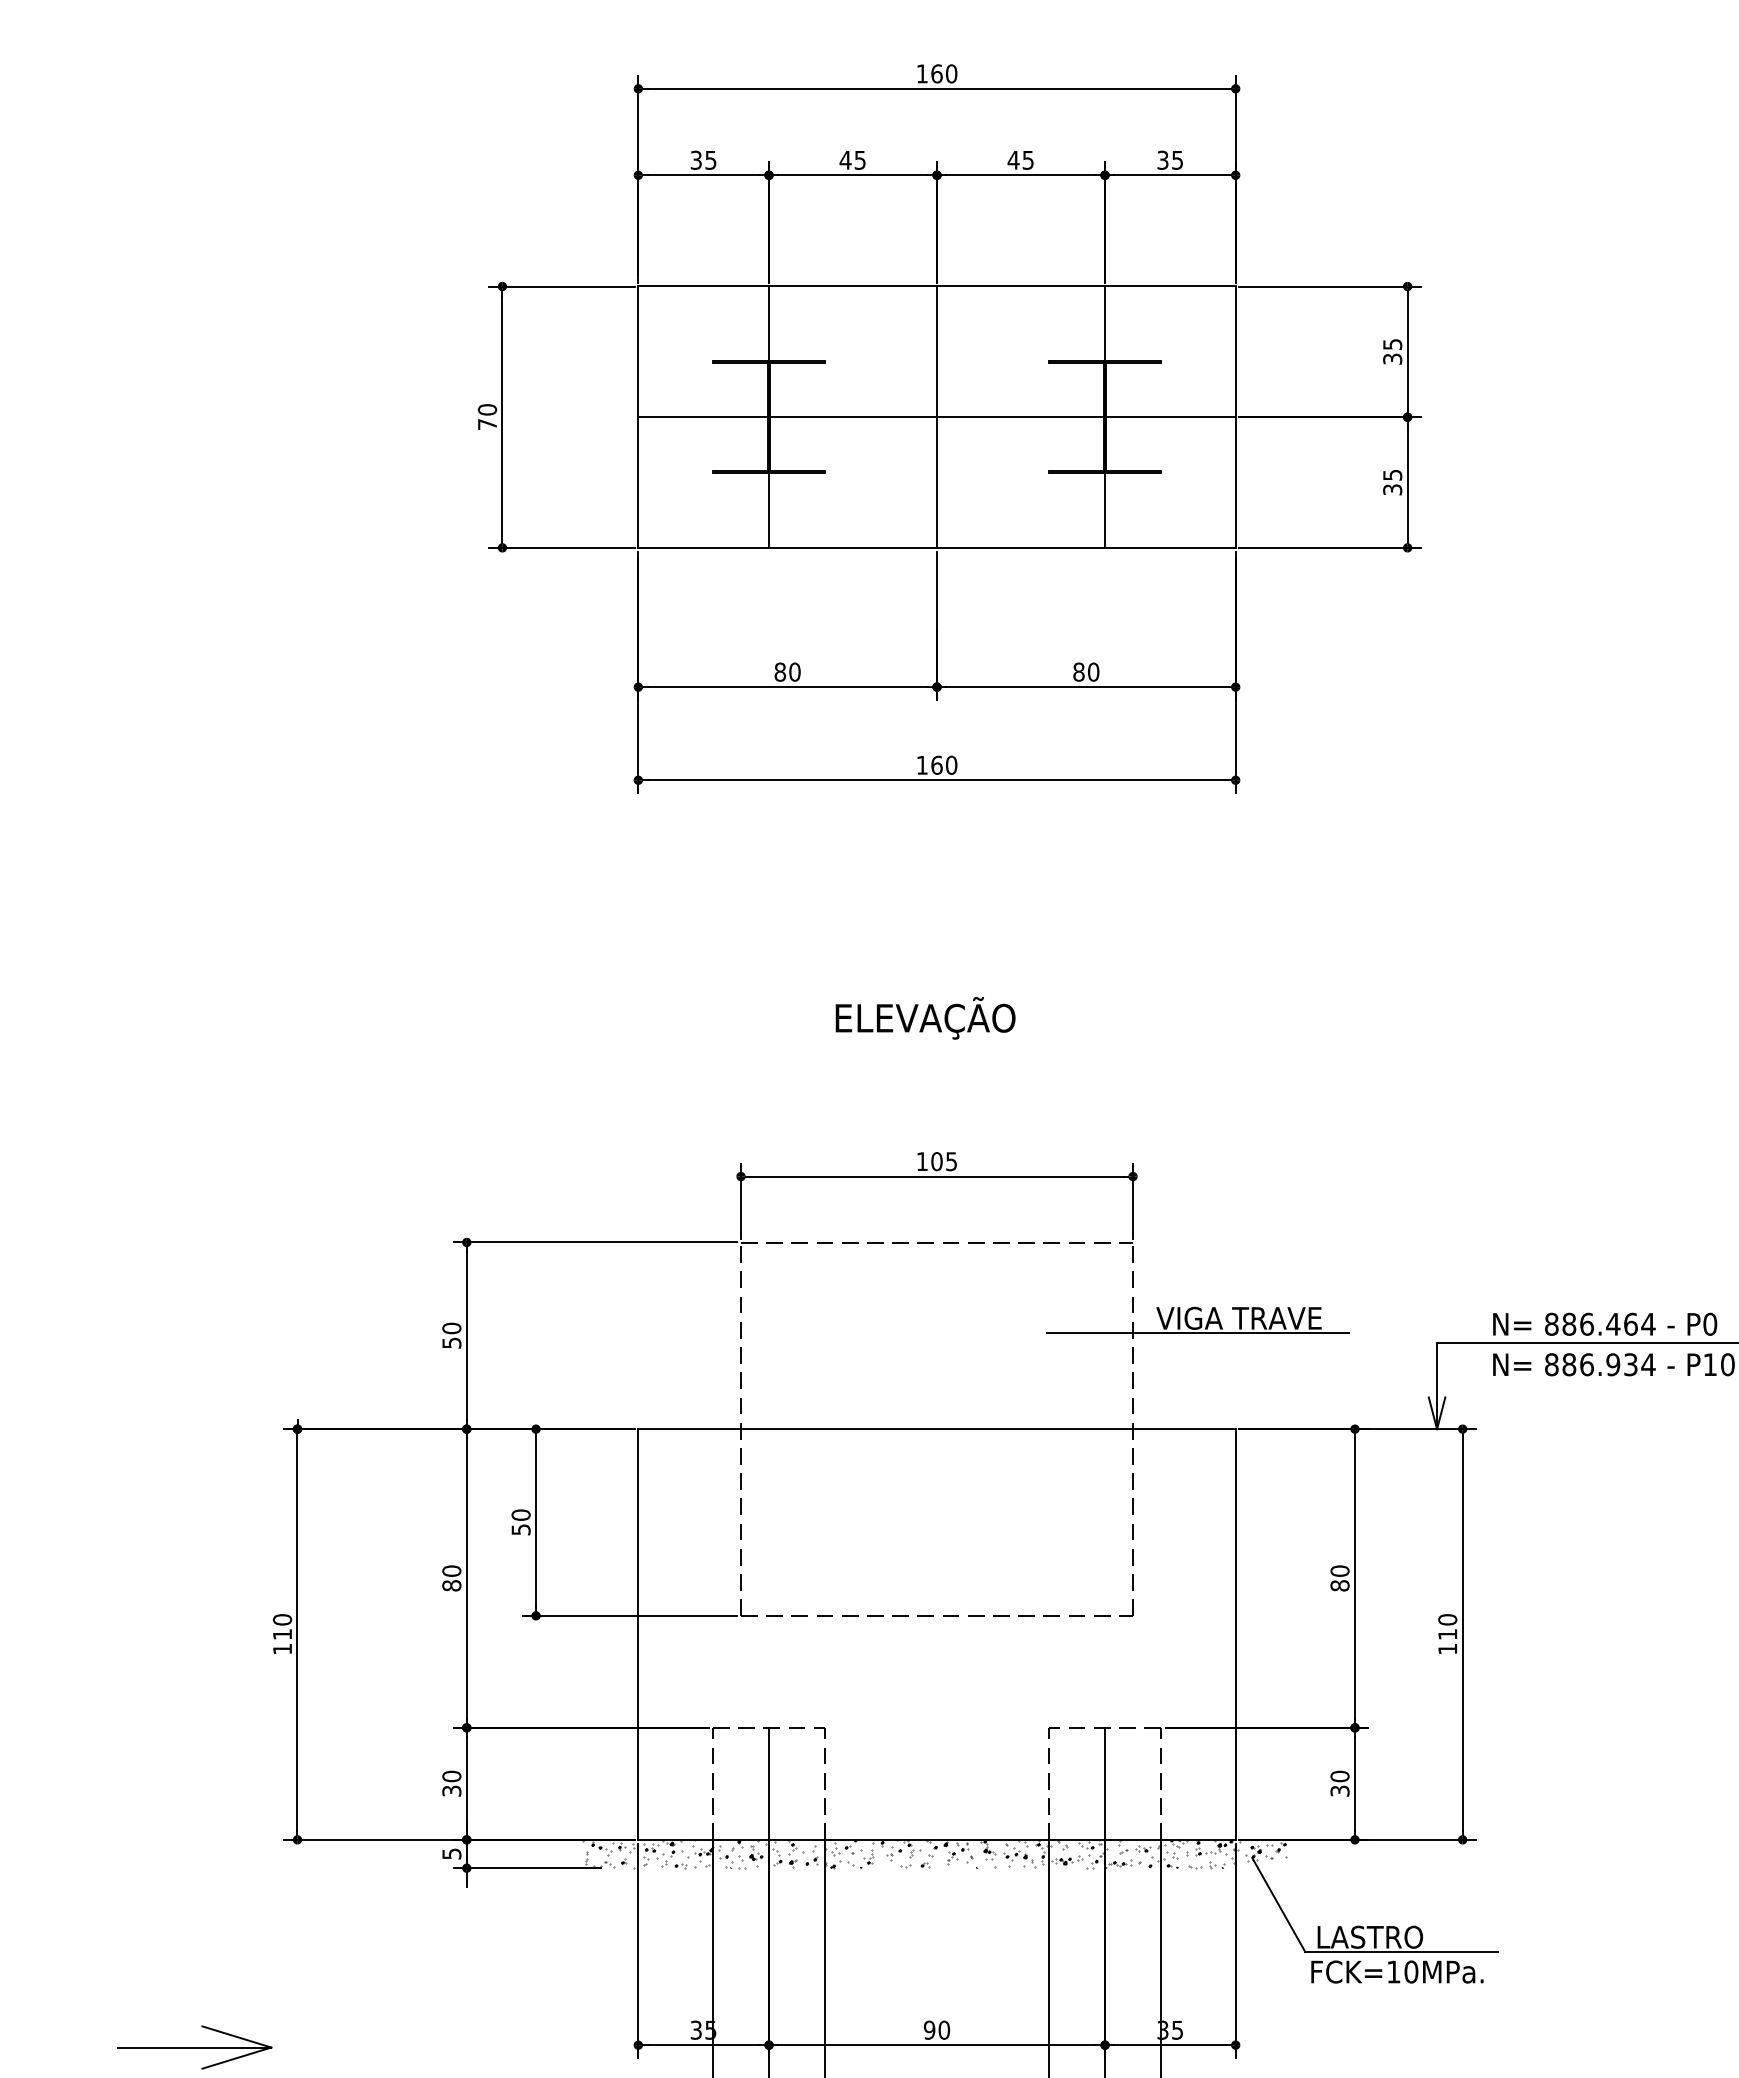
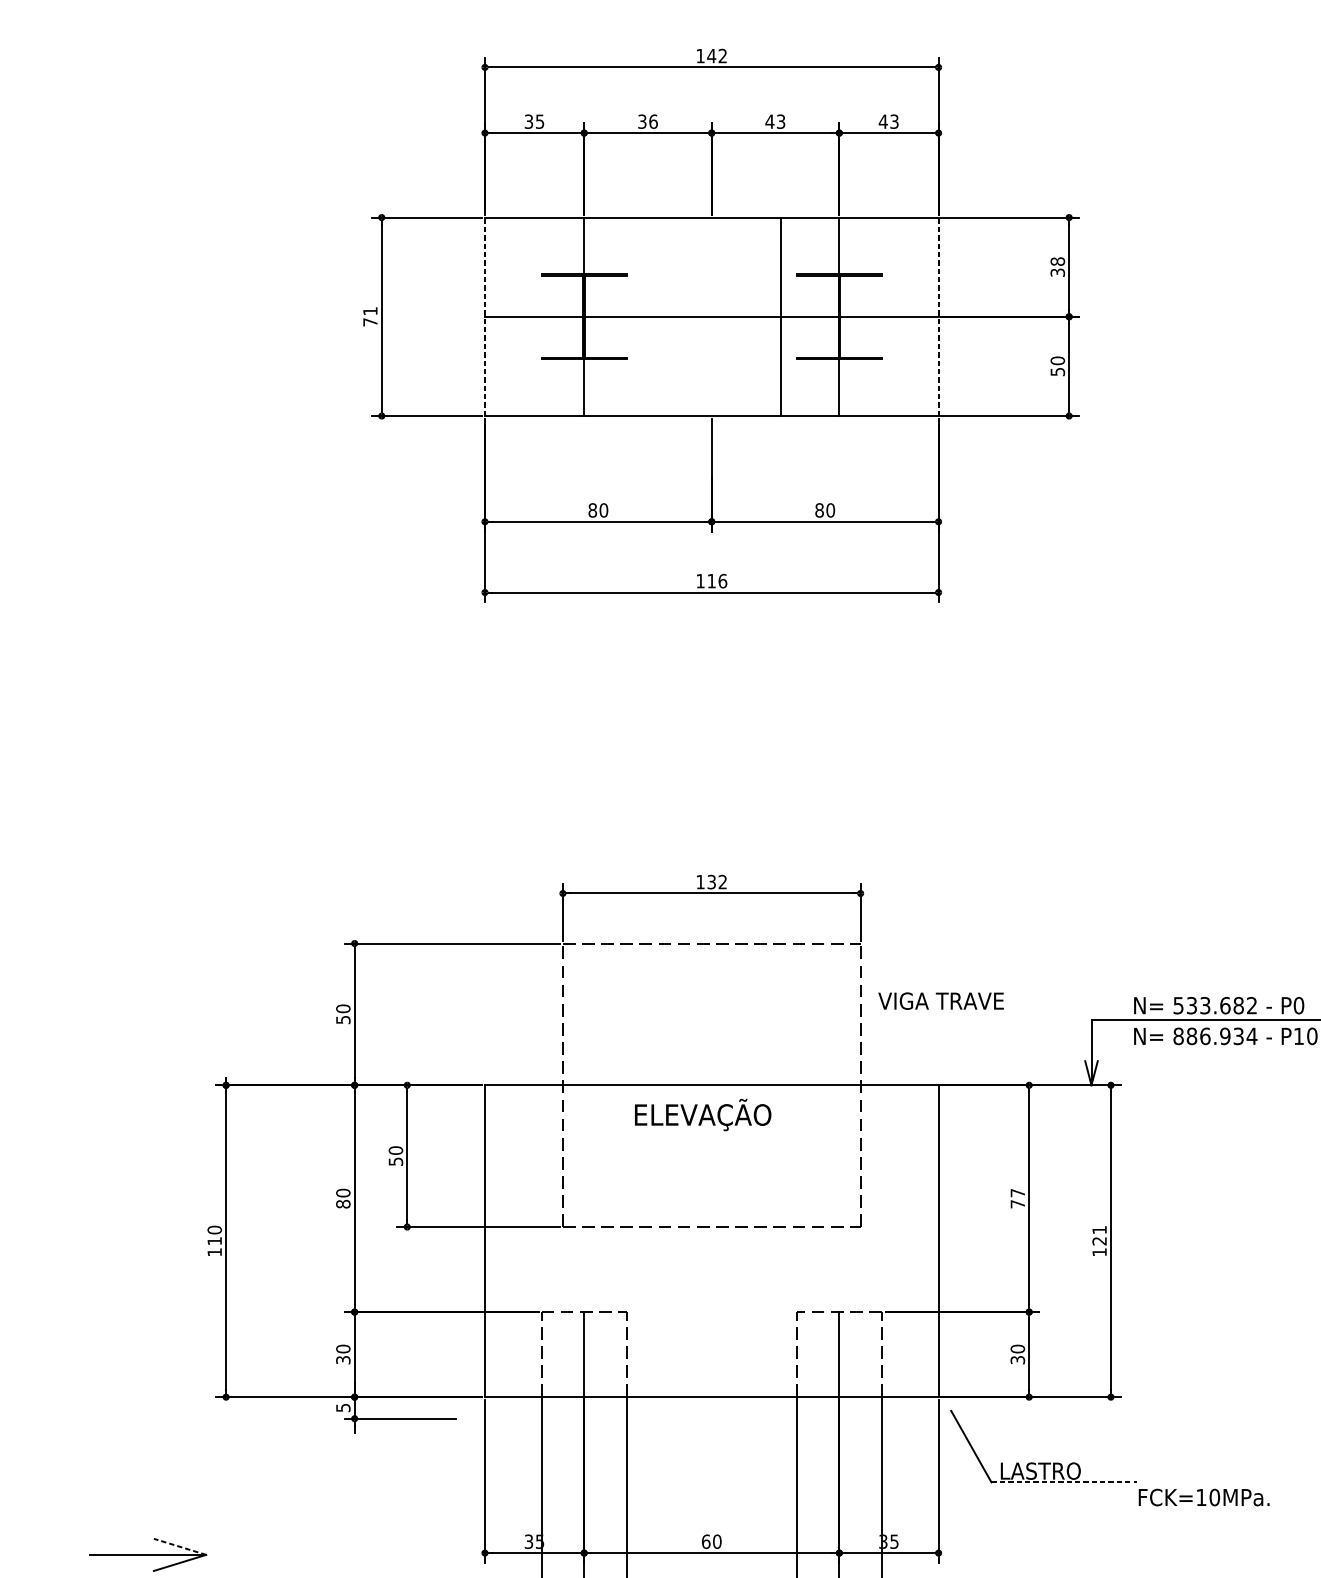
text: (943, 73) -> (716, 55), 160 -> 142
text: (852, 159) -> (647, 121), 45 -> 36
text: (1028, 159) -> (781, 121), 45 -> 43
text: (1169, 159) -> (888, 121), 35 -> 43
text: (1392, 344) -> (1057, 261), 35 -> 38
text: (487, 409) -> (370, 310), 70 -> 71
line: (936, 416) -> (780, 316), moved
line: (638, 417) -> (485, 317), solid -> dashed
line: (1235, 417) -> (938, 317), solid -> dashed
text: (1392, 481) -> (1057, 365), 35 -> 50
text: (944, 764) -> (717, 580), 160 -> 116
text: (925, 1018) -> (703, 1115), moved
text: (943, 1161) -> (716, 882), 105 -> 132
text: (1600, 1323) -> (1215, 1005), 886.464 -> 533.682
line: (1197, 1332) -> (909, 1011), removed
text: (1339, 1578) -> (1017, 1198), 80 -> 77
text: (1447, 1627) -> (1099, 1235), 110 -> 121
hatch: (934, 1853) -> (709, 1407), removed
line: (1401, 1952) -> (1064, 1482), solid -> dashed
text: (1397, 1971) -> (1204, 1497), moved
text: (929, 2029) -> (706, 1541), 90 -> 60
line: (236, 2036) -> (179, 1546), solid -> dashed

